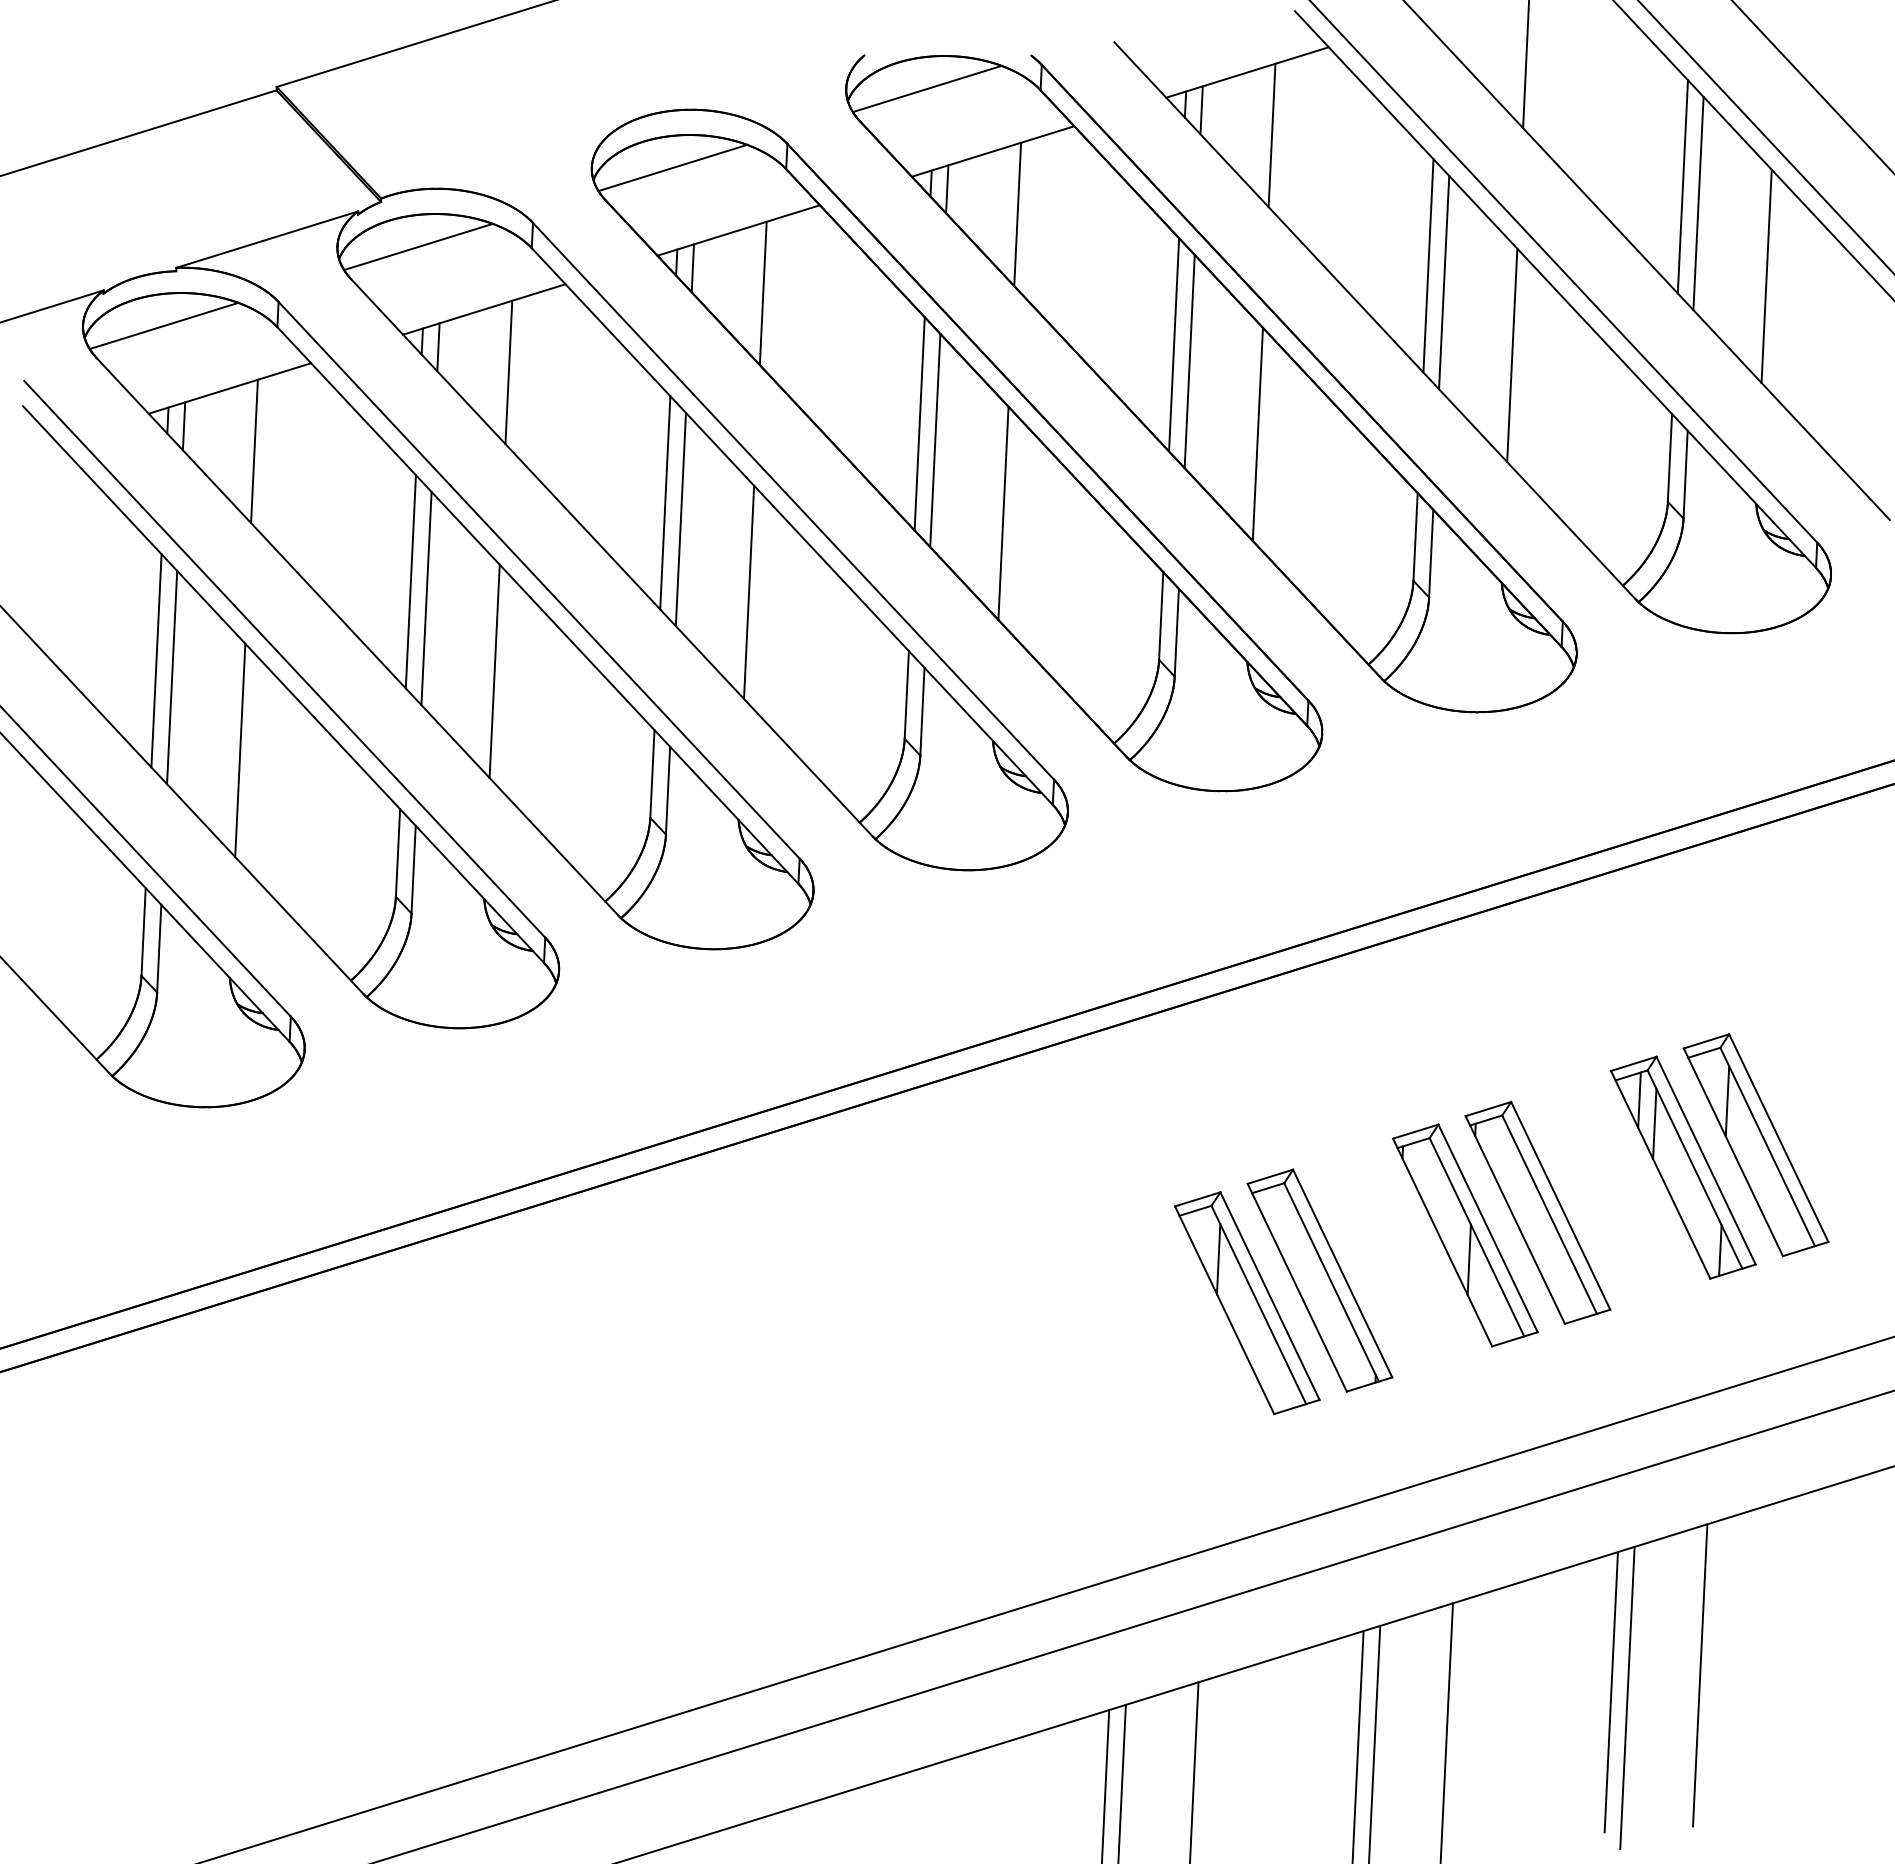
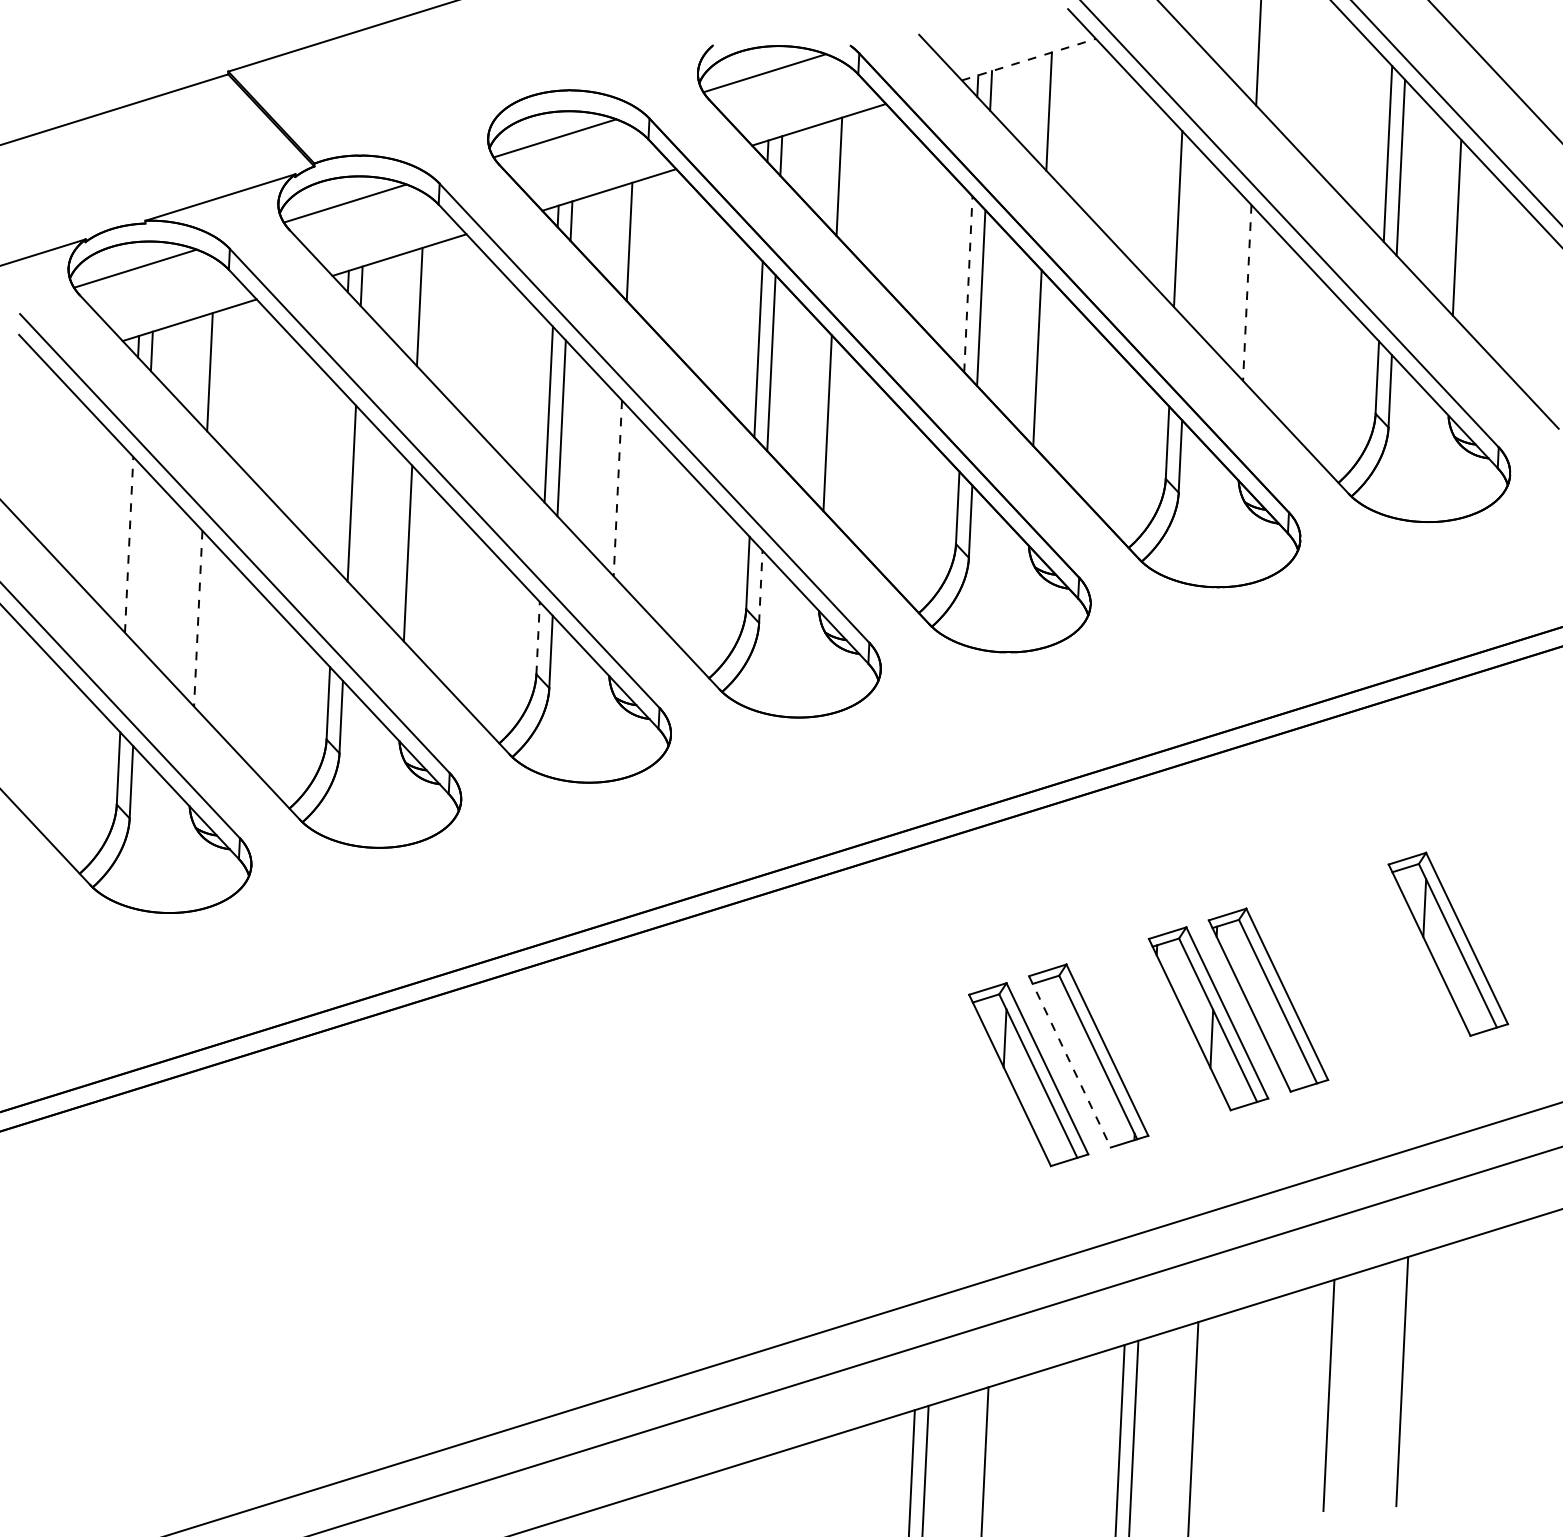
line: (1247, 72) -> (1028, 59), solid -> dashed
line: (1444, 282) -> (1191, 232), removed
line: (1174, 344) -> (968, 283), solid -> dashed
line: (1512, 355) -> (1247, 293), solid -> dashed
line: (410, 581) -> (338, 479), removed
line: (749, 592) -> (618, 488), solid -> dashed
line: (156, 660) -> (129, 544), solid -> dashed
line: (172, 677) -> (142, 558), removed
line: (922, 711) -> (760, 586), solid -> dashed
line: (240, 750) -> (198, 618), solid -> dashed
line: (652, 773) -> (538, 637), solid -> dashed
part: (1683, 1167) -> (1388, 962), removed
line: (1297, 1288) -> (1070, 1062), solid -> dashed
line: (1627, 1697) -> (1342, 1399), removed

